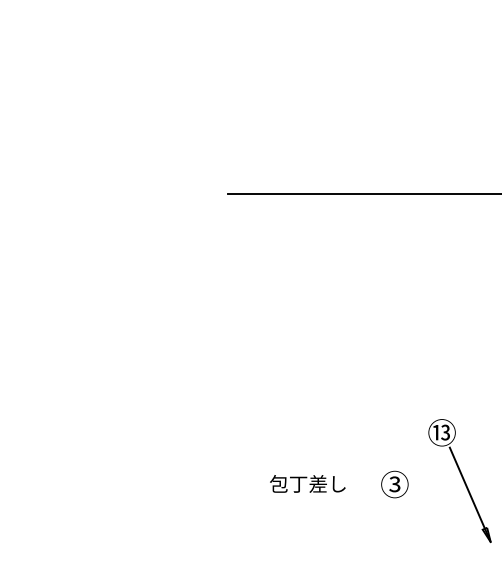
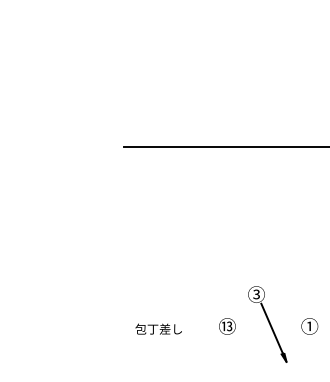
text: (441, 432) -> (256, 294), ⑬ -> ③
text: (307, 482) -> (158, 328), moved
text: (394, 484) -> (227, 326), ③ -> ⑬

